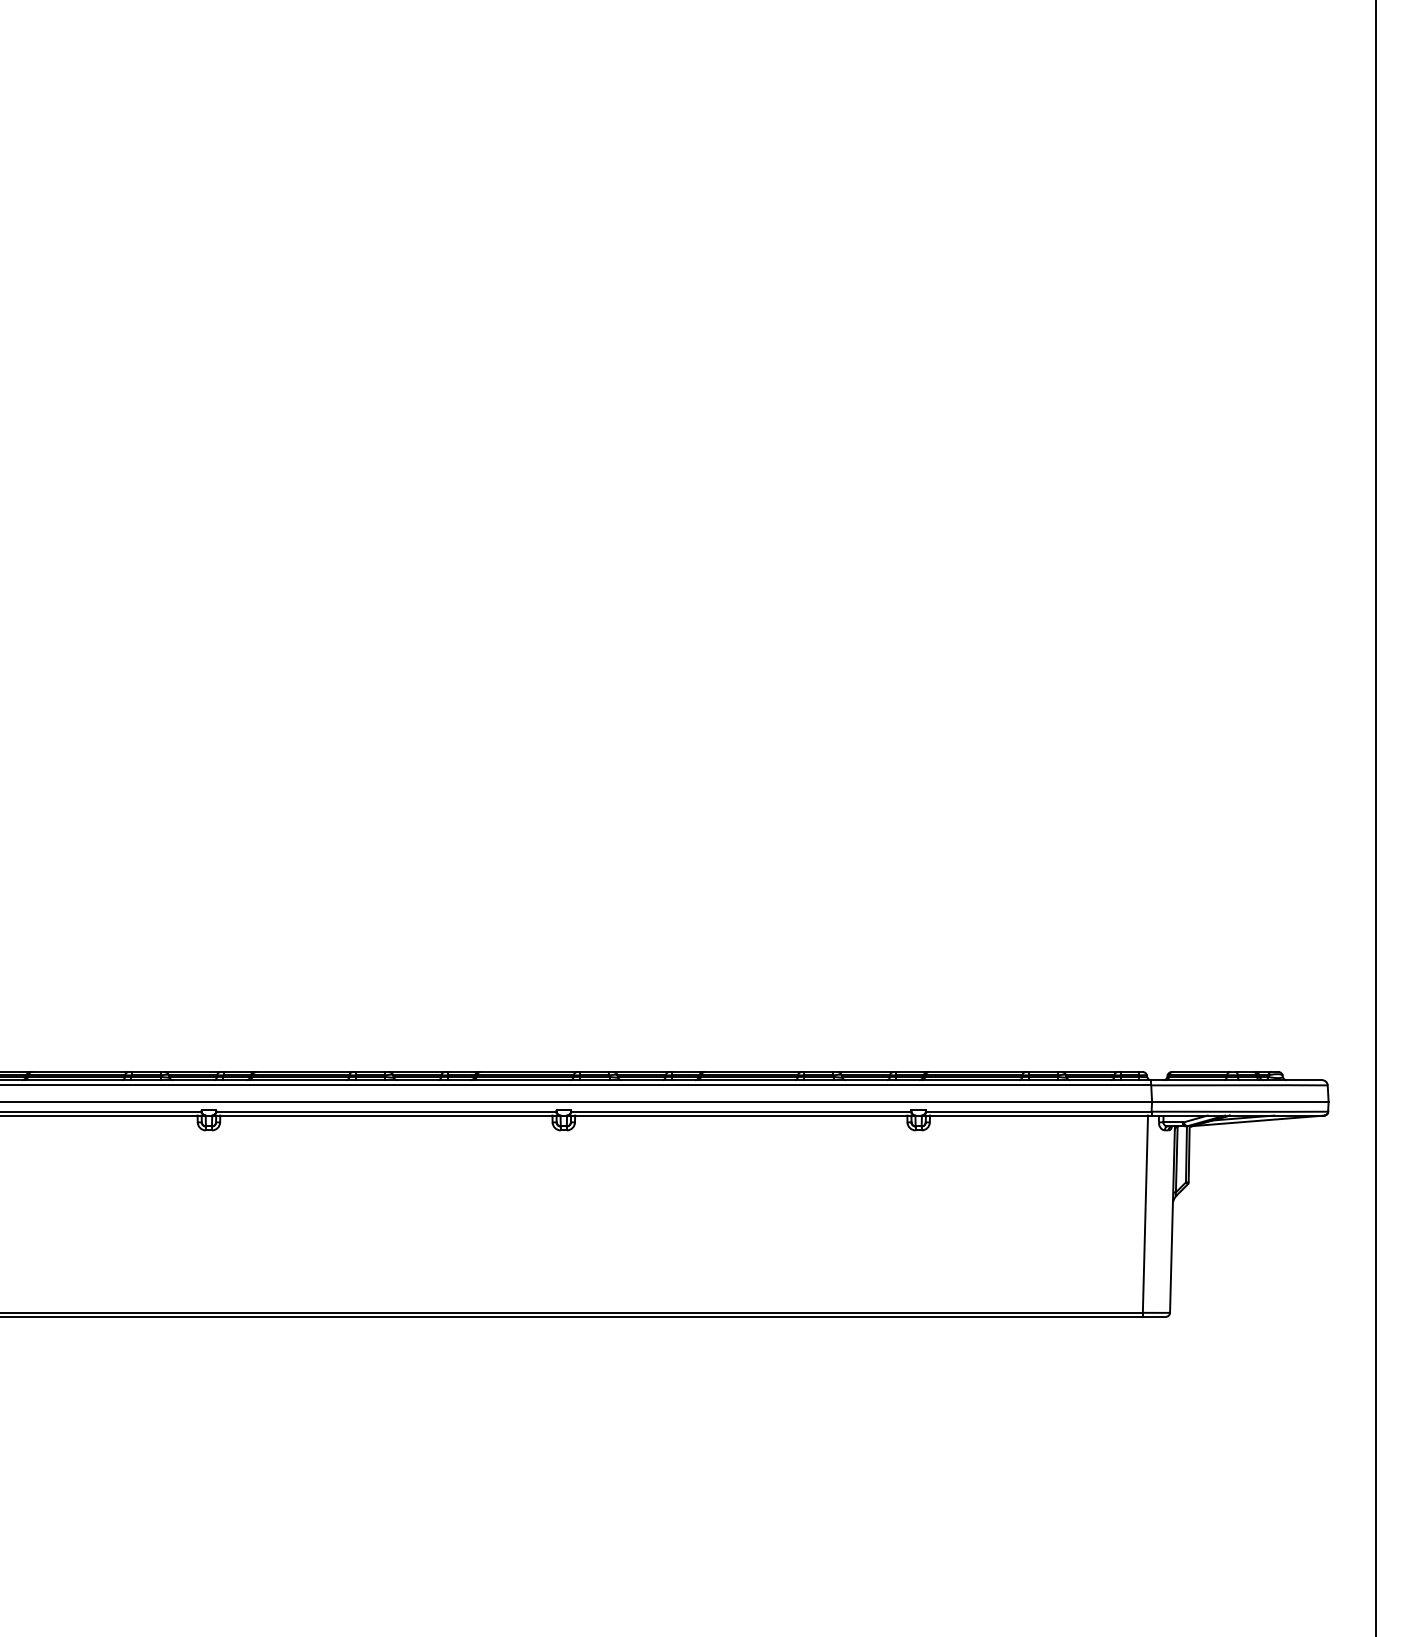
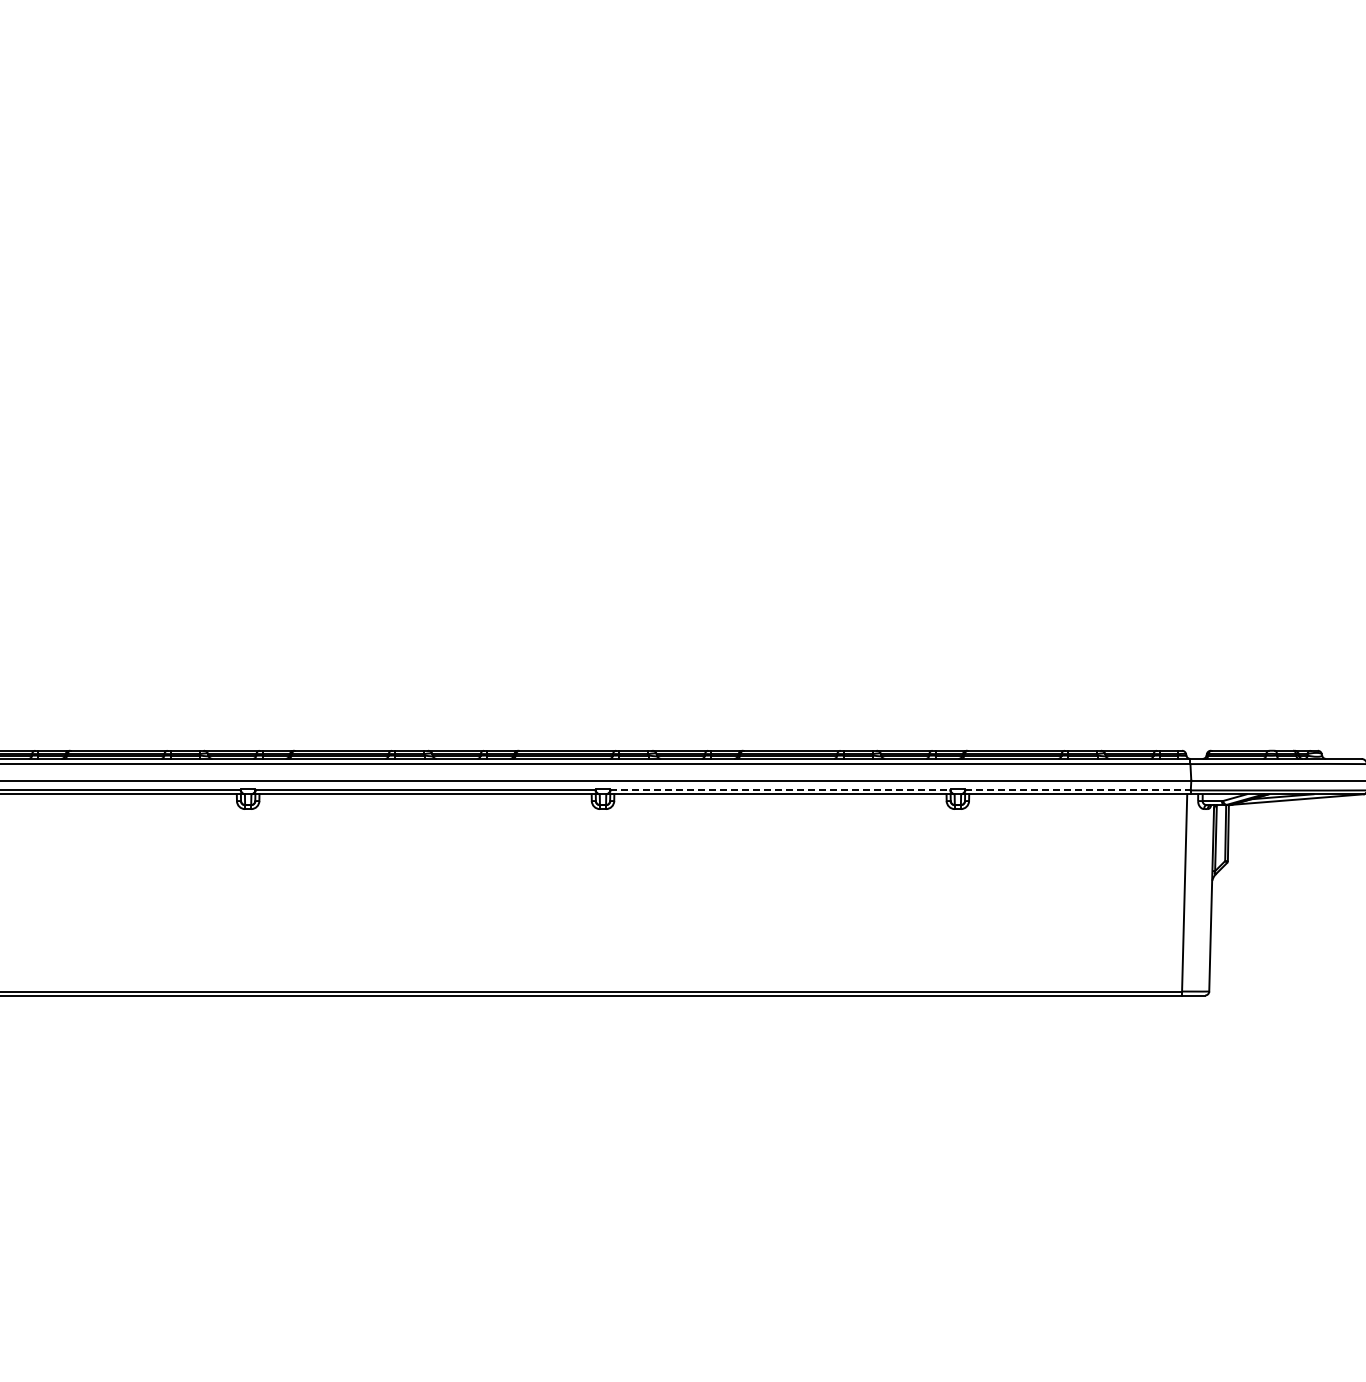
line: (741, 1111) -> (780, 790), solid -> dashed
line: (1038, 1111) -> (1077, 790), solid -> dashed

